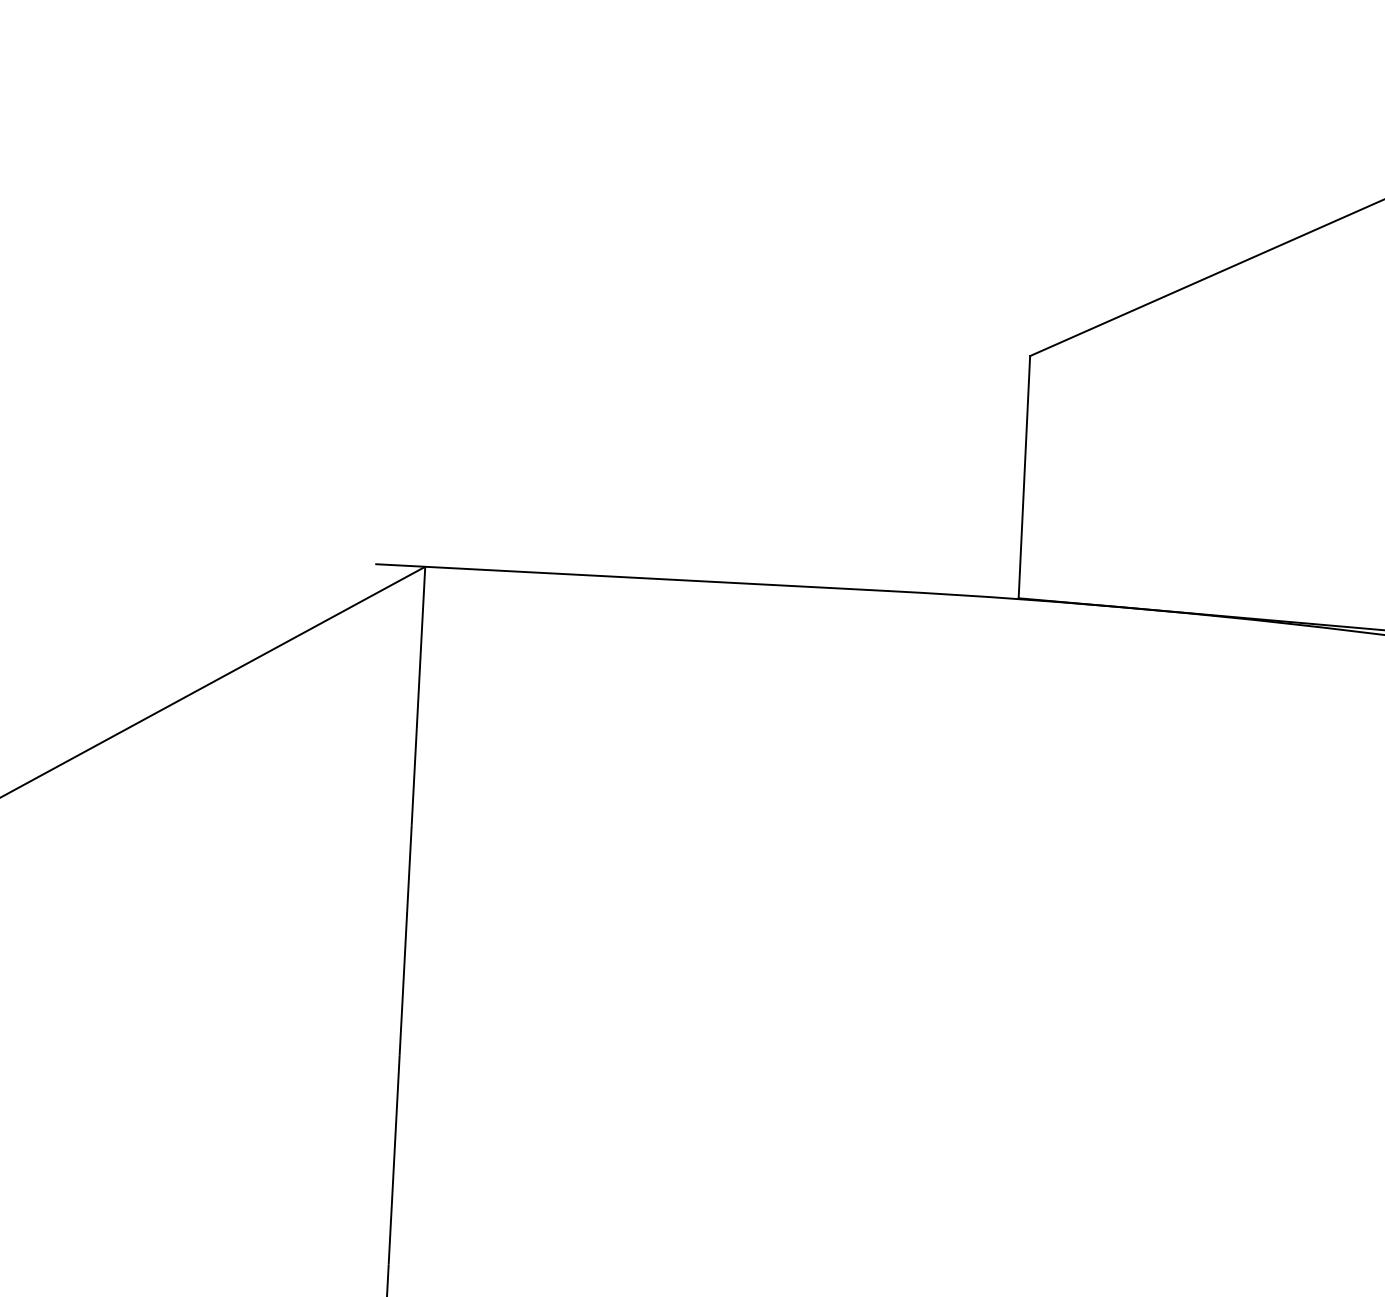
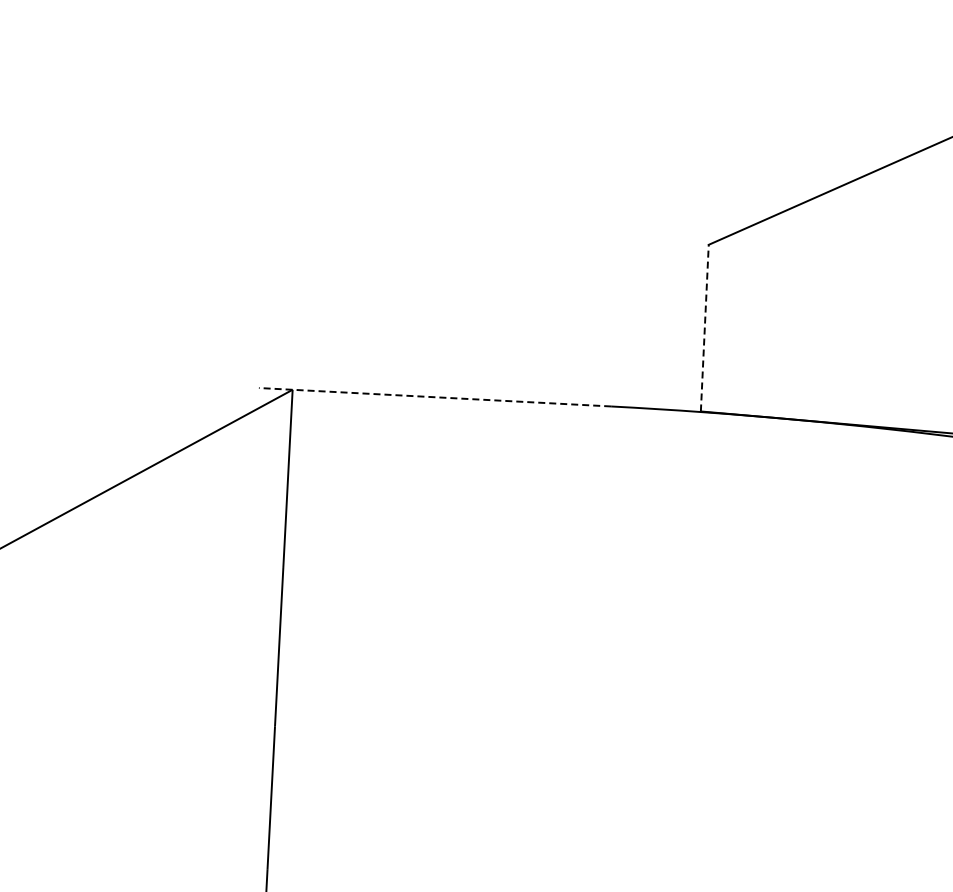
line: (1023, 476) -> (704, 327), solid -> dashed
line: (631, 577) -> (434, 397), solid -> dashed

